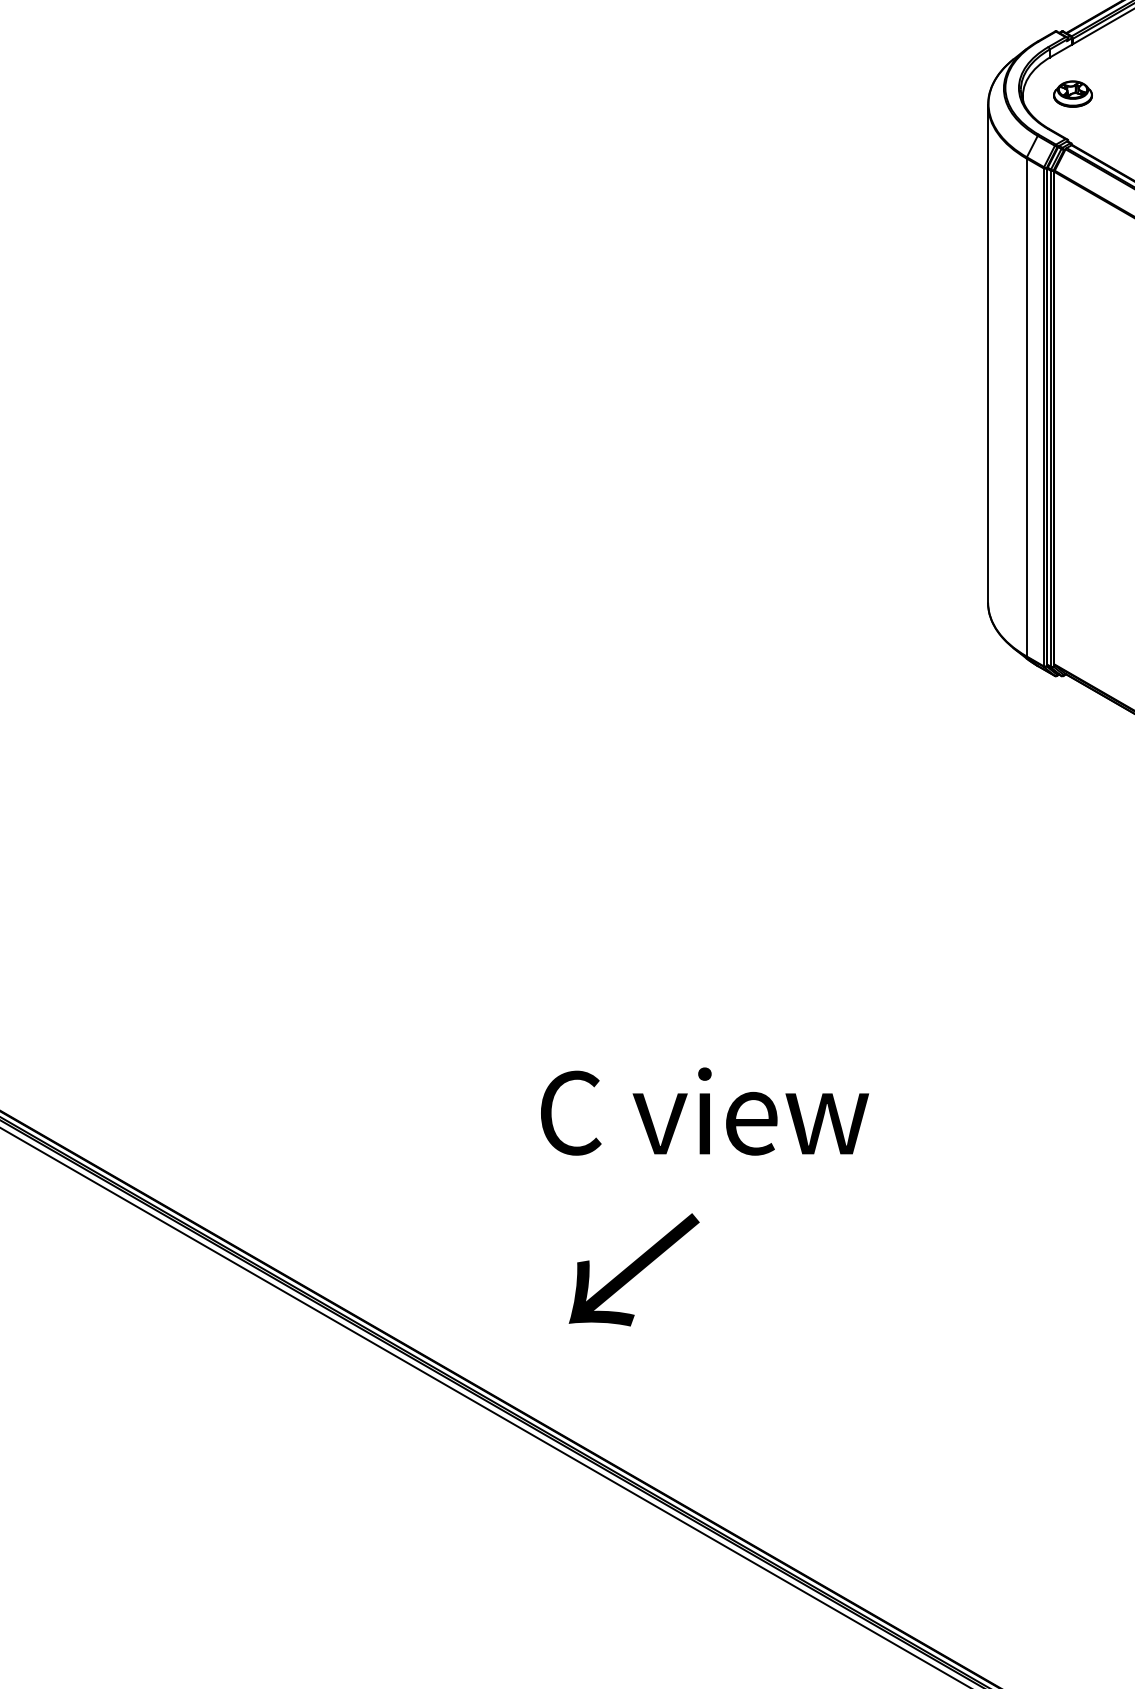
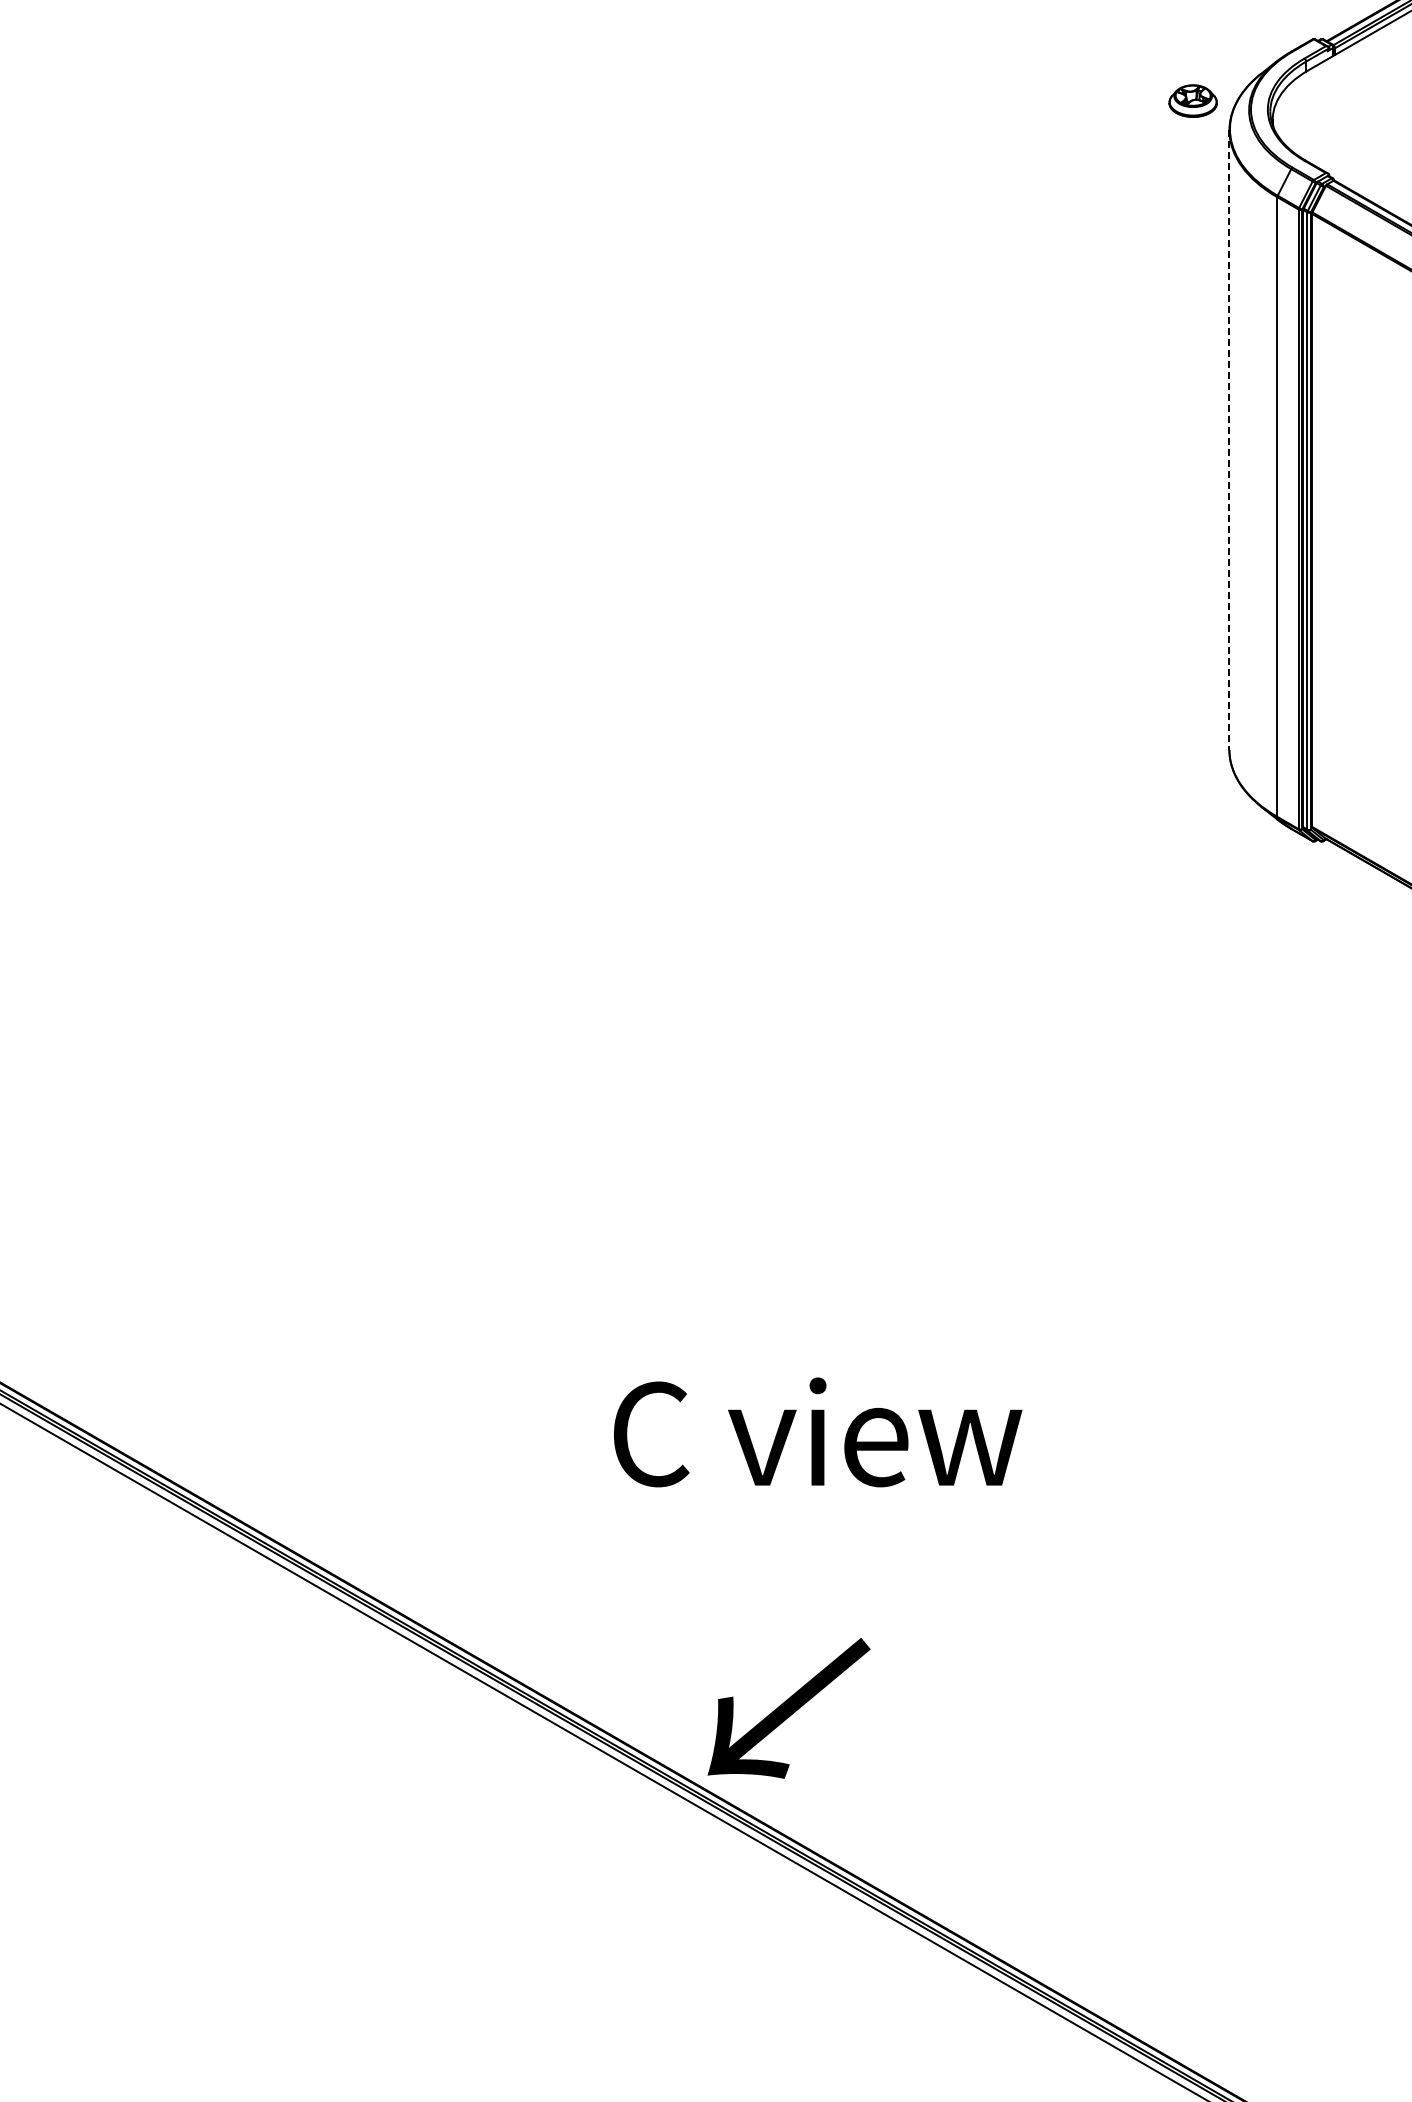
part: (1072, 93) -> (1192, 100), moved
line: (988, 353) -> (1229, 440), solid -> dashed
text: (705, 1111) -> (818, 1432), moved
text: (633, 1269) -> (788, 1708), moved

